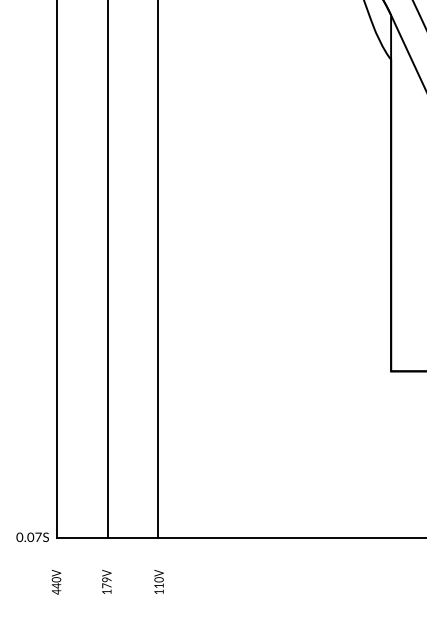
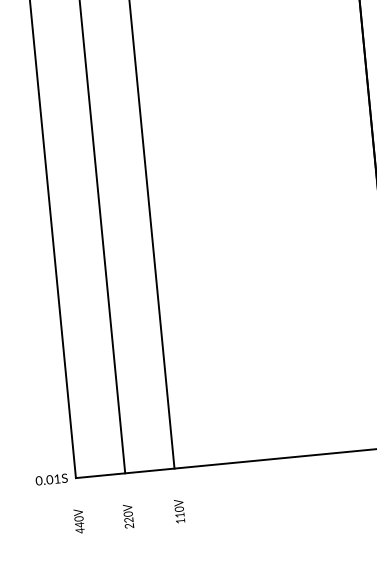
text: (38, 536) -> (57, 478), 0.07S -> 0.01S
text: (106, 585) -> (128, 519), 179V -> 220V

